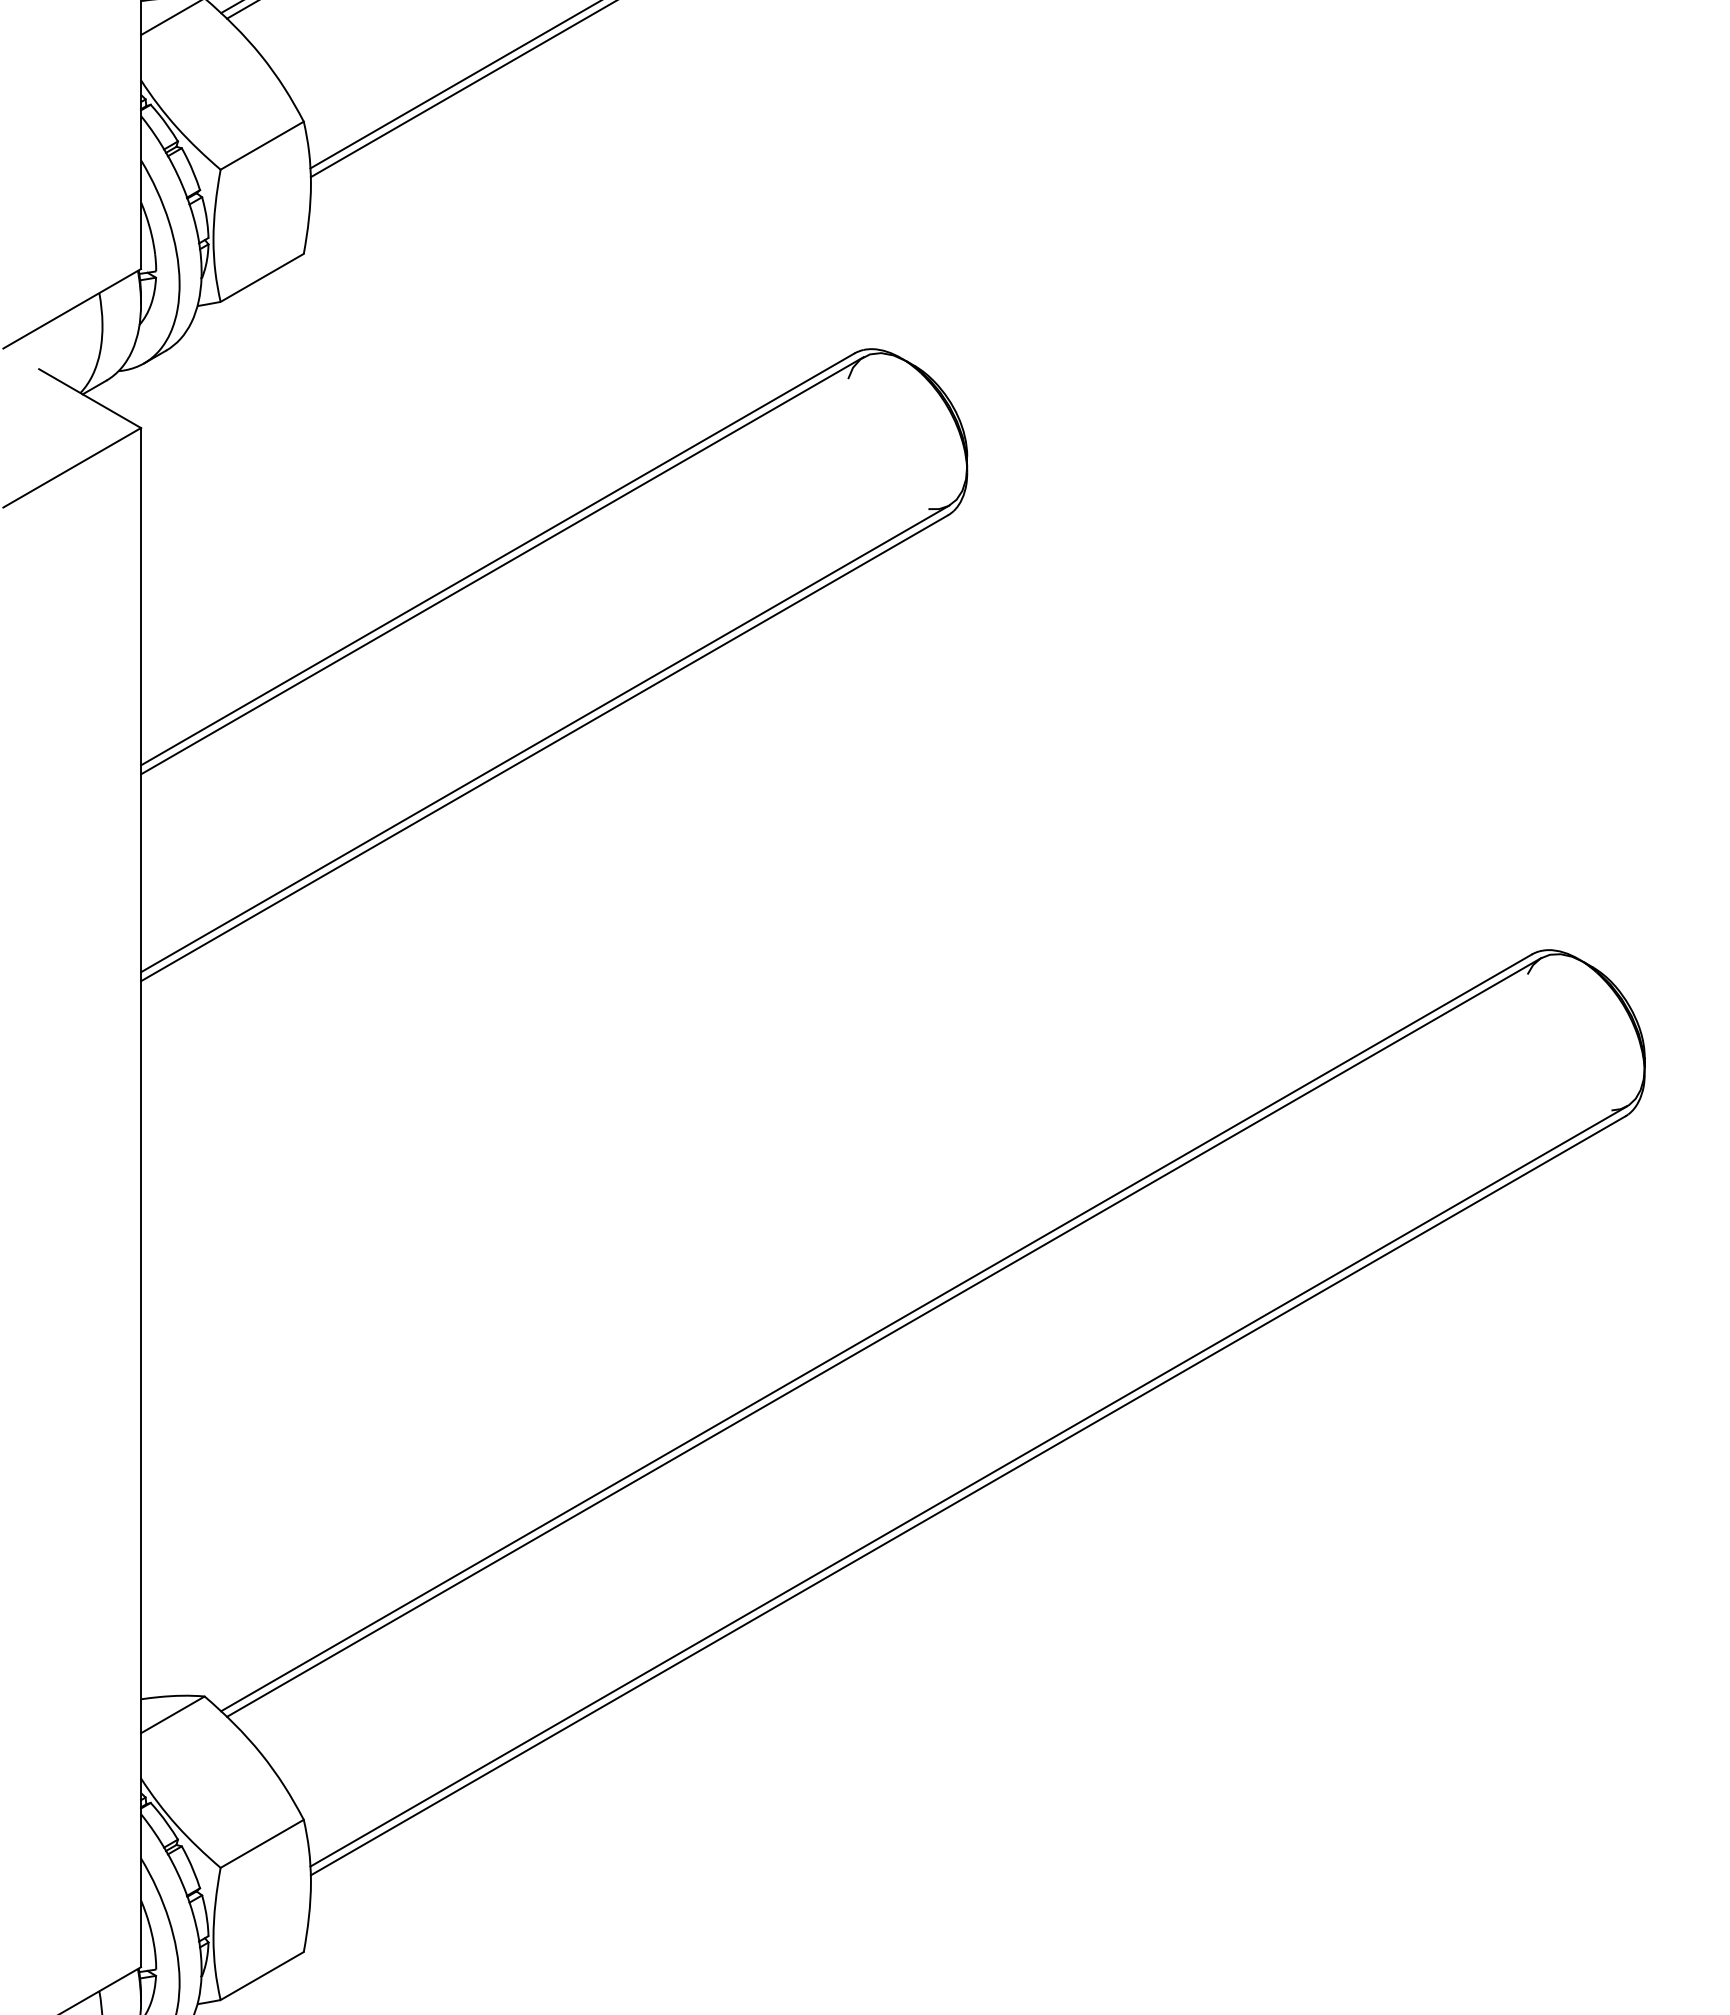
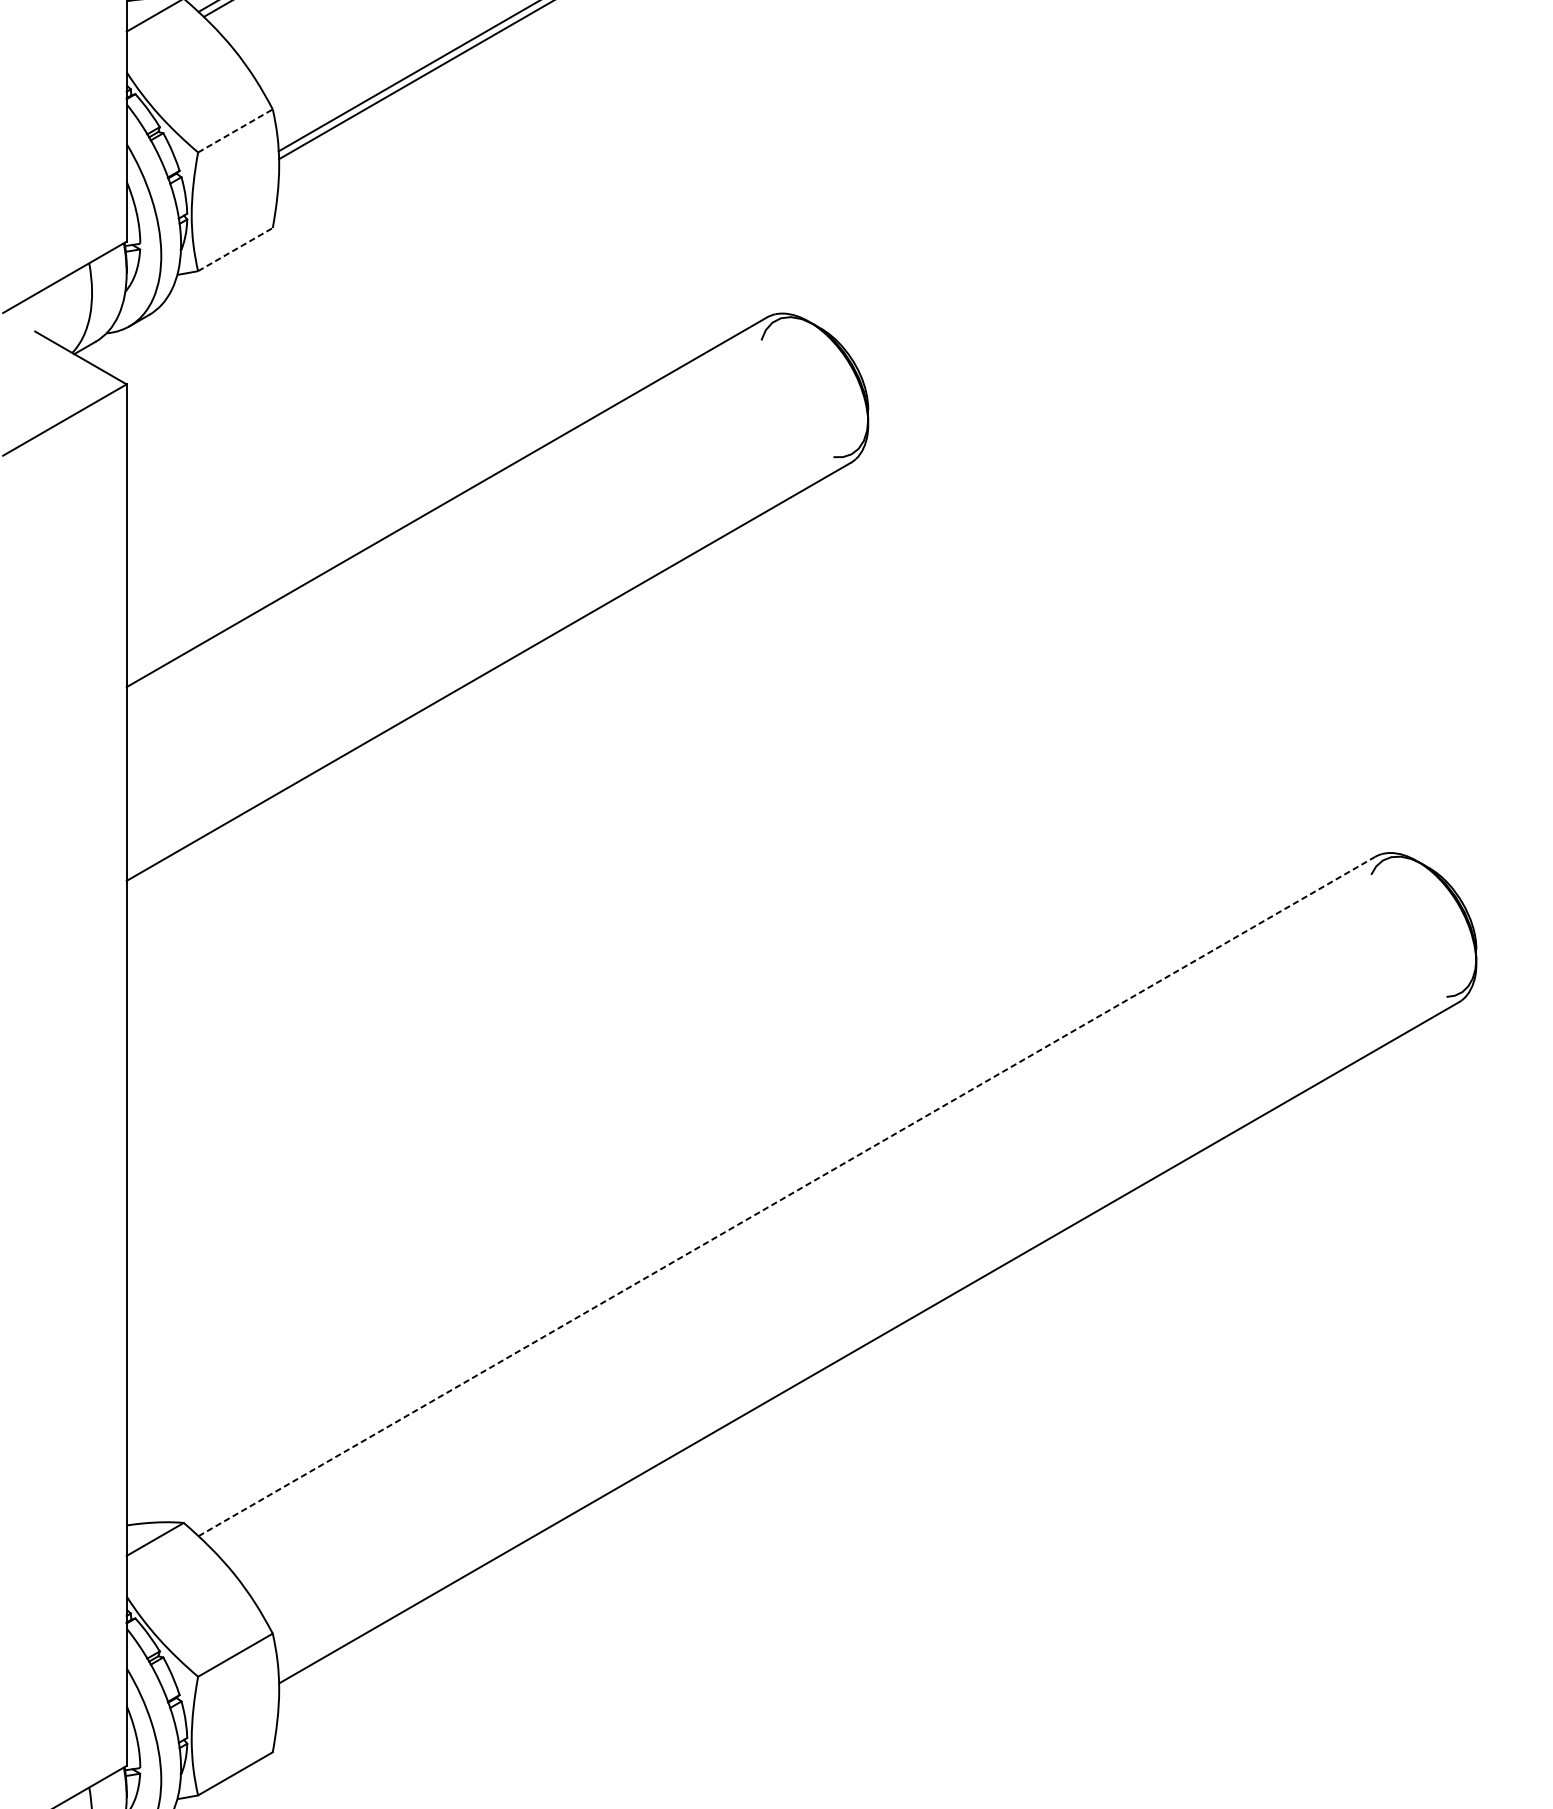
line: (262, 145) -> (235, 130), solid -> dashed
line: (262, 277) -> (235, 249), solid -> dashed
line: (502, 565) -> (451, 507), removed
line: (545, 738) -> (489, 663), removed
line: (876, 1332) -> (786, 1196), solid -> dashed
line: (884, 1337) -> (794, 1200), removed
line: (968, 1486) -> (869, 1334), removed

